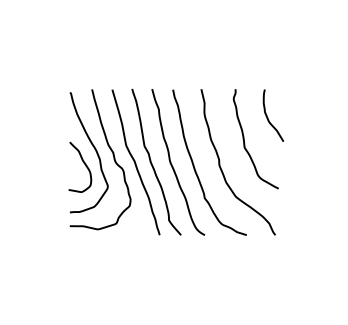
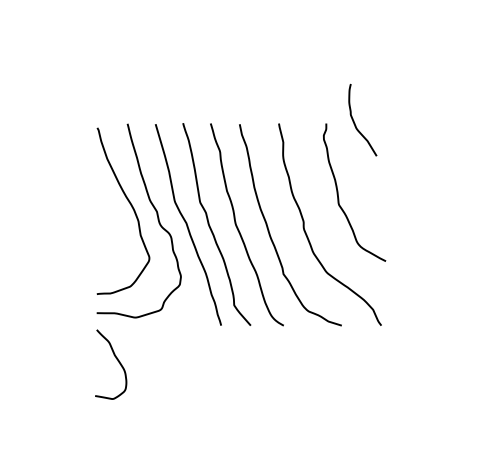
curve: (267, 115) -> (354, 120), moved
curve: (84, 165) -> (117, 361), moved

